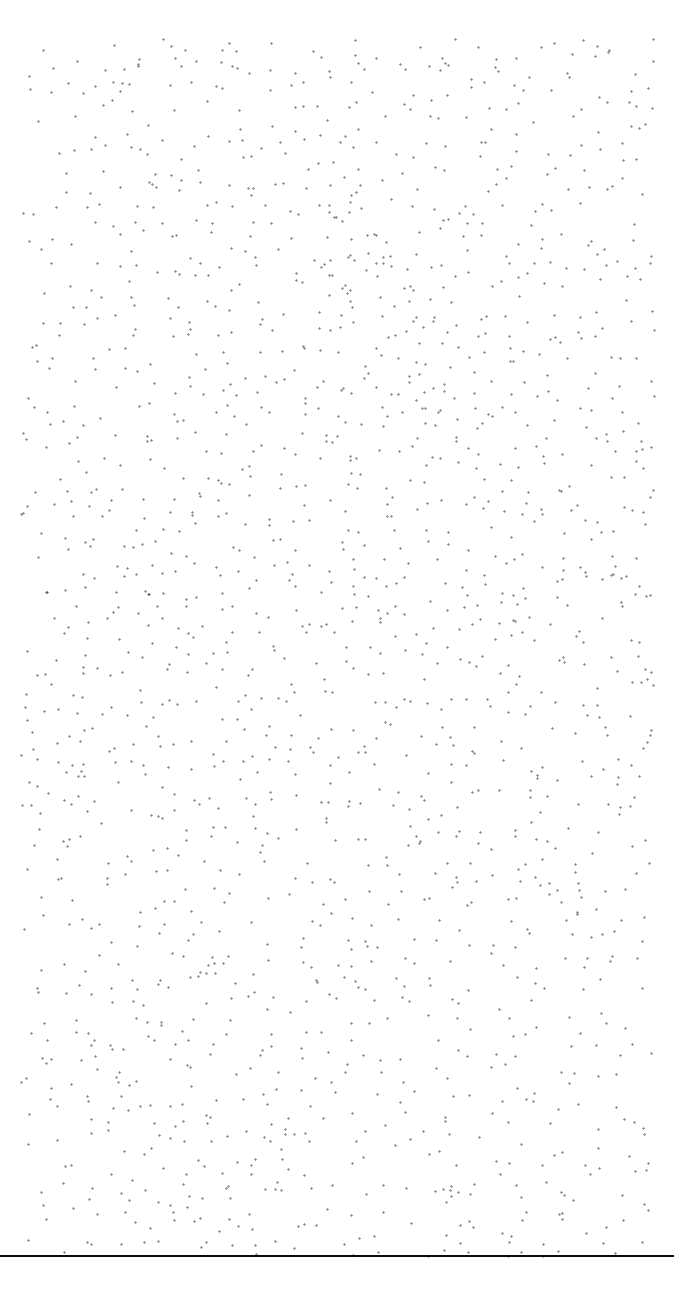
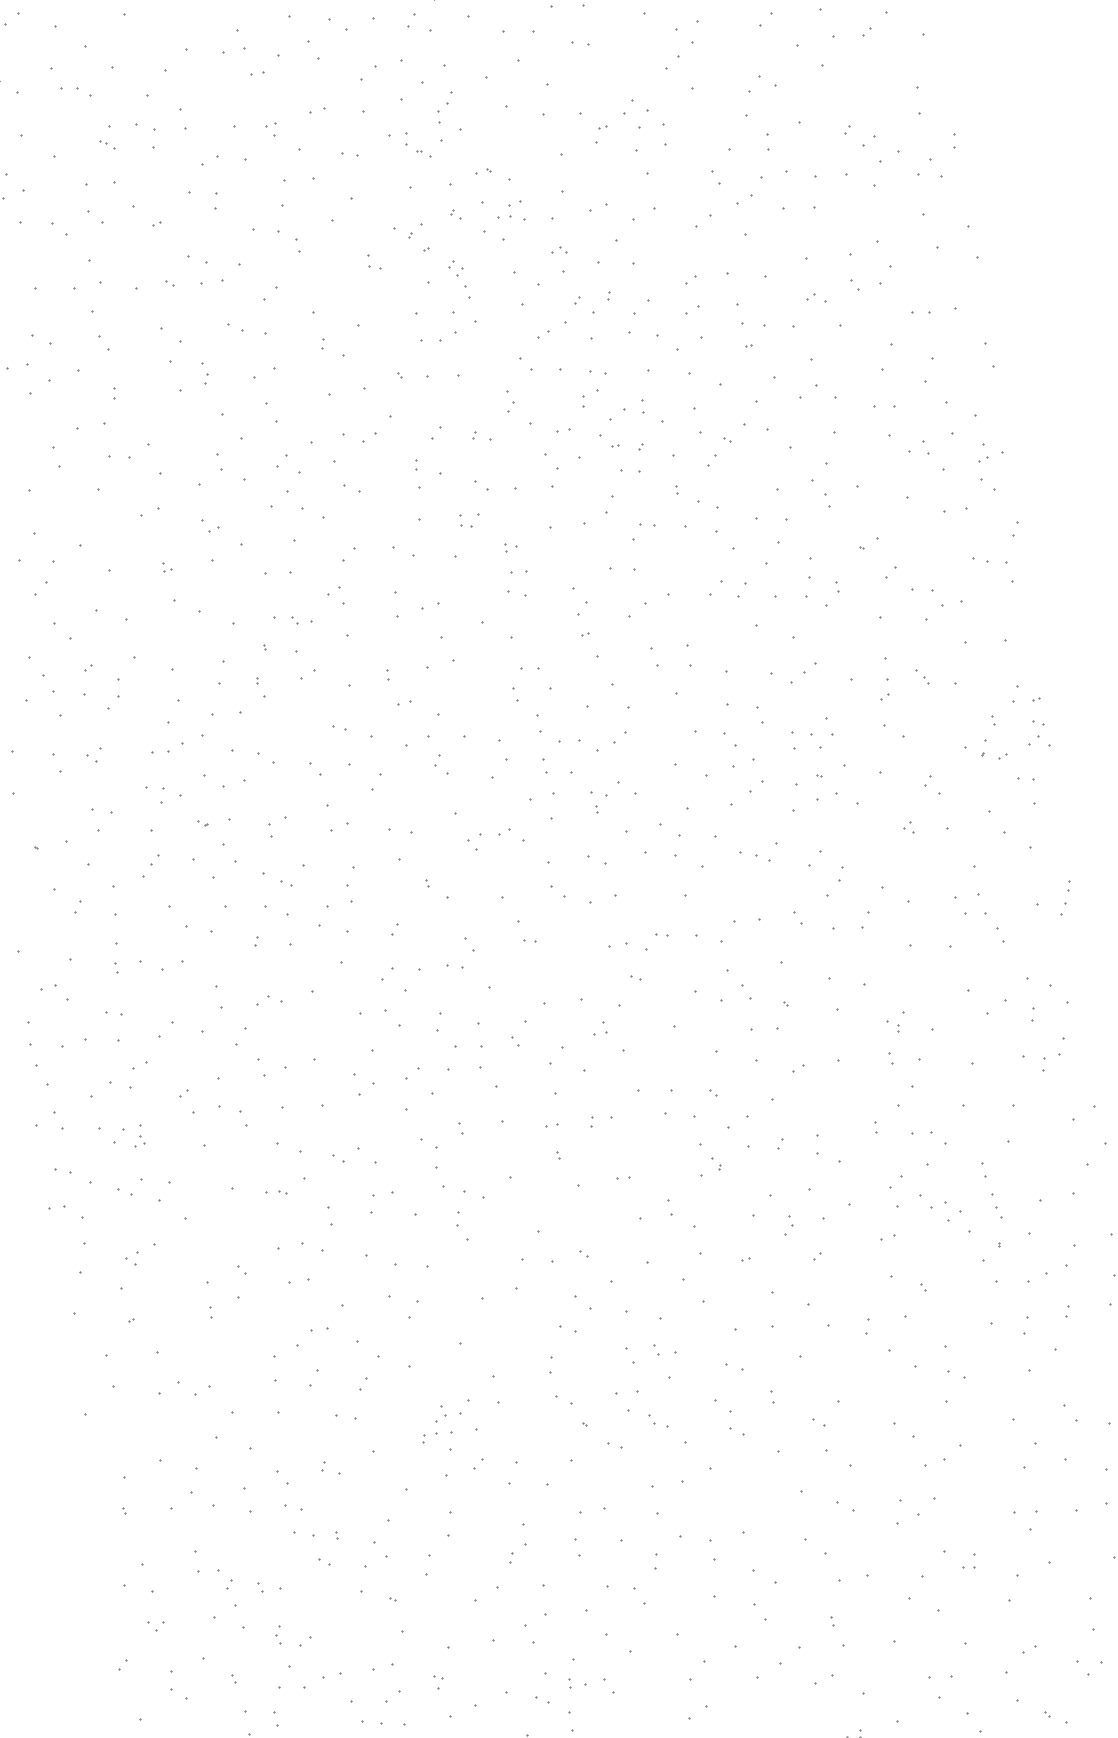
part: (618, 572) -> (993, 749), moved
part: (647, 677) -> (1038, 734), moved
part: (647, 739) -> (1065, 898), moved
part: (213, 966) -> (445, 1421), moved

